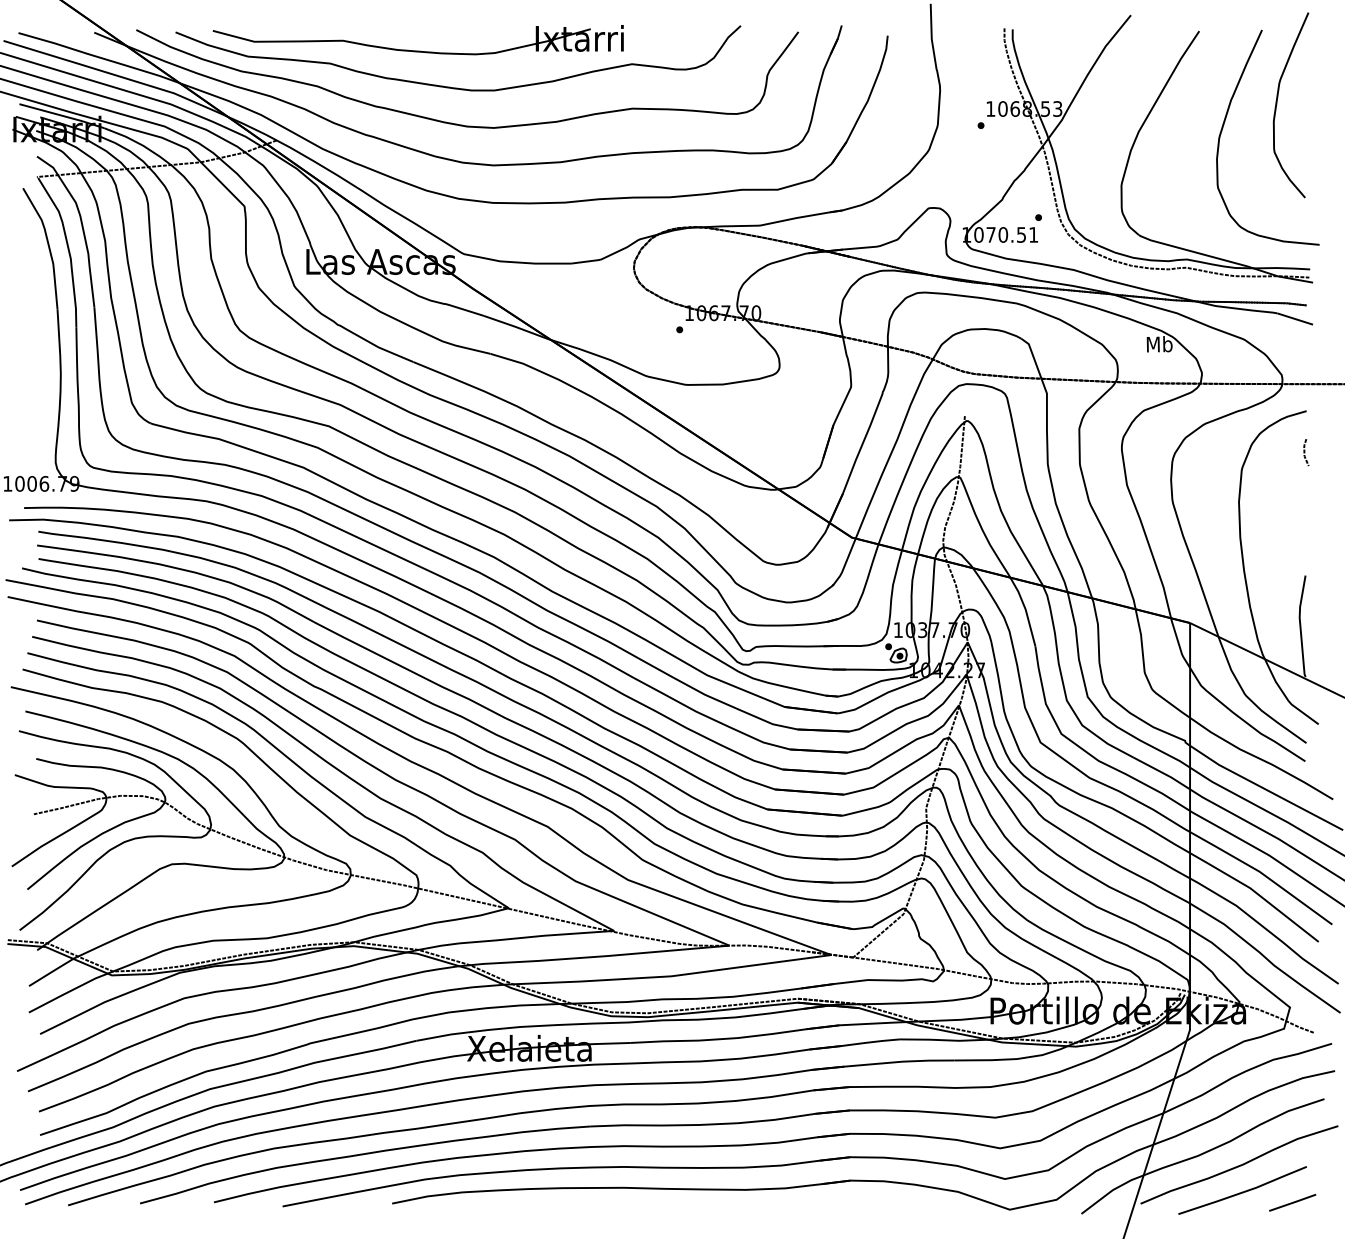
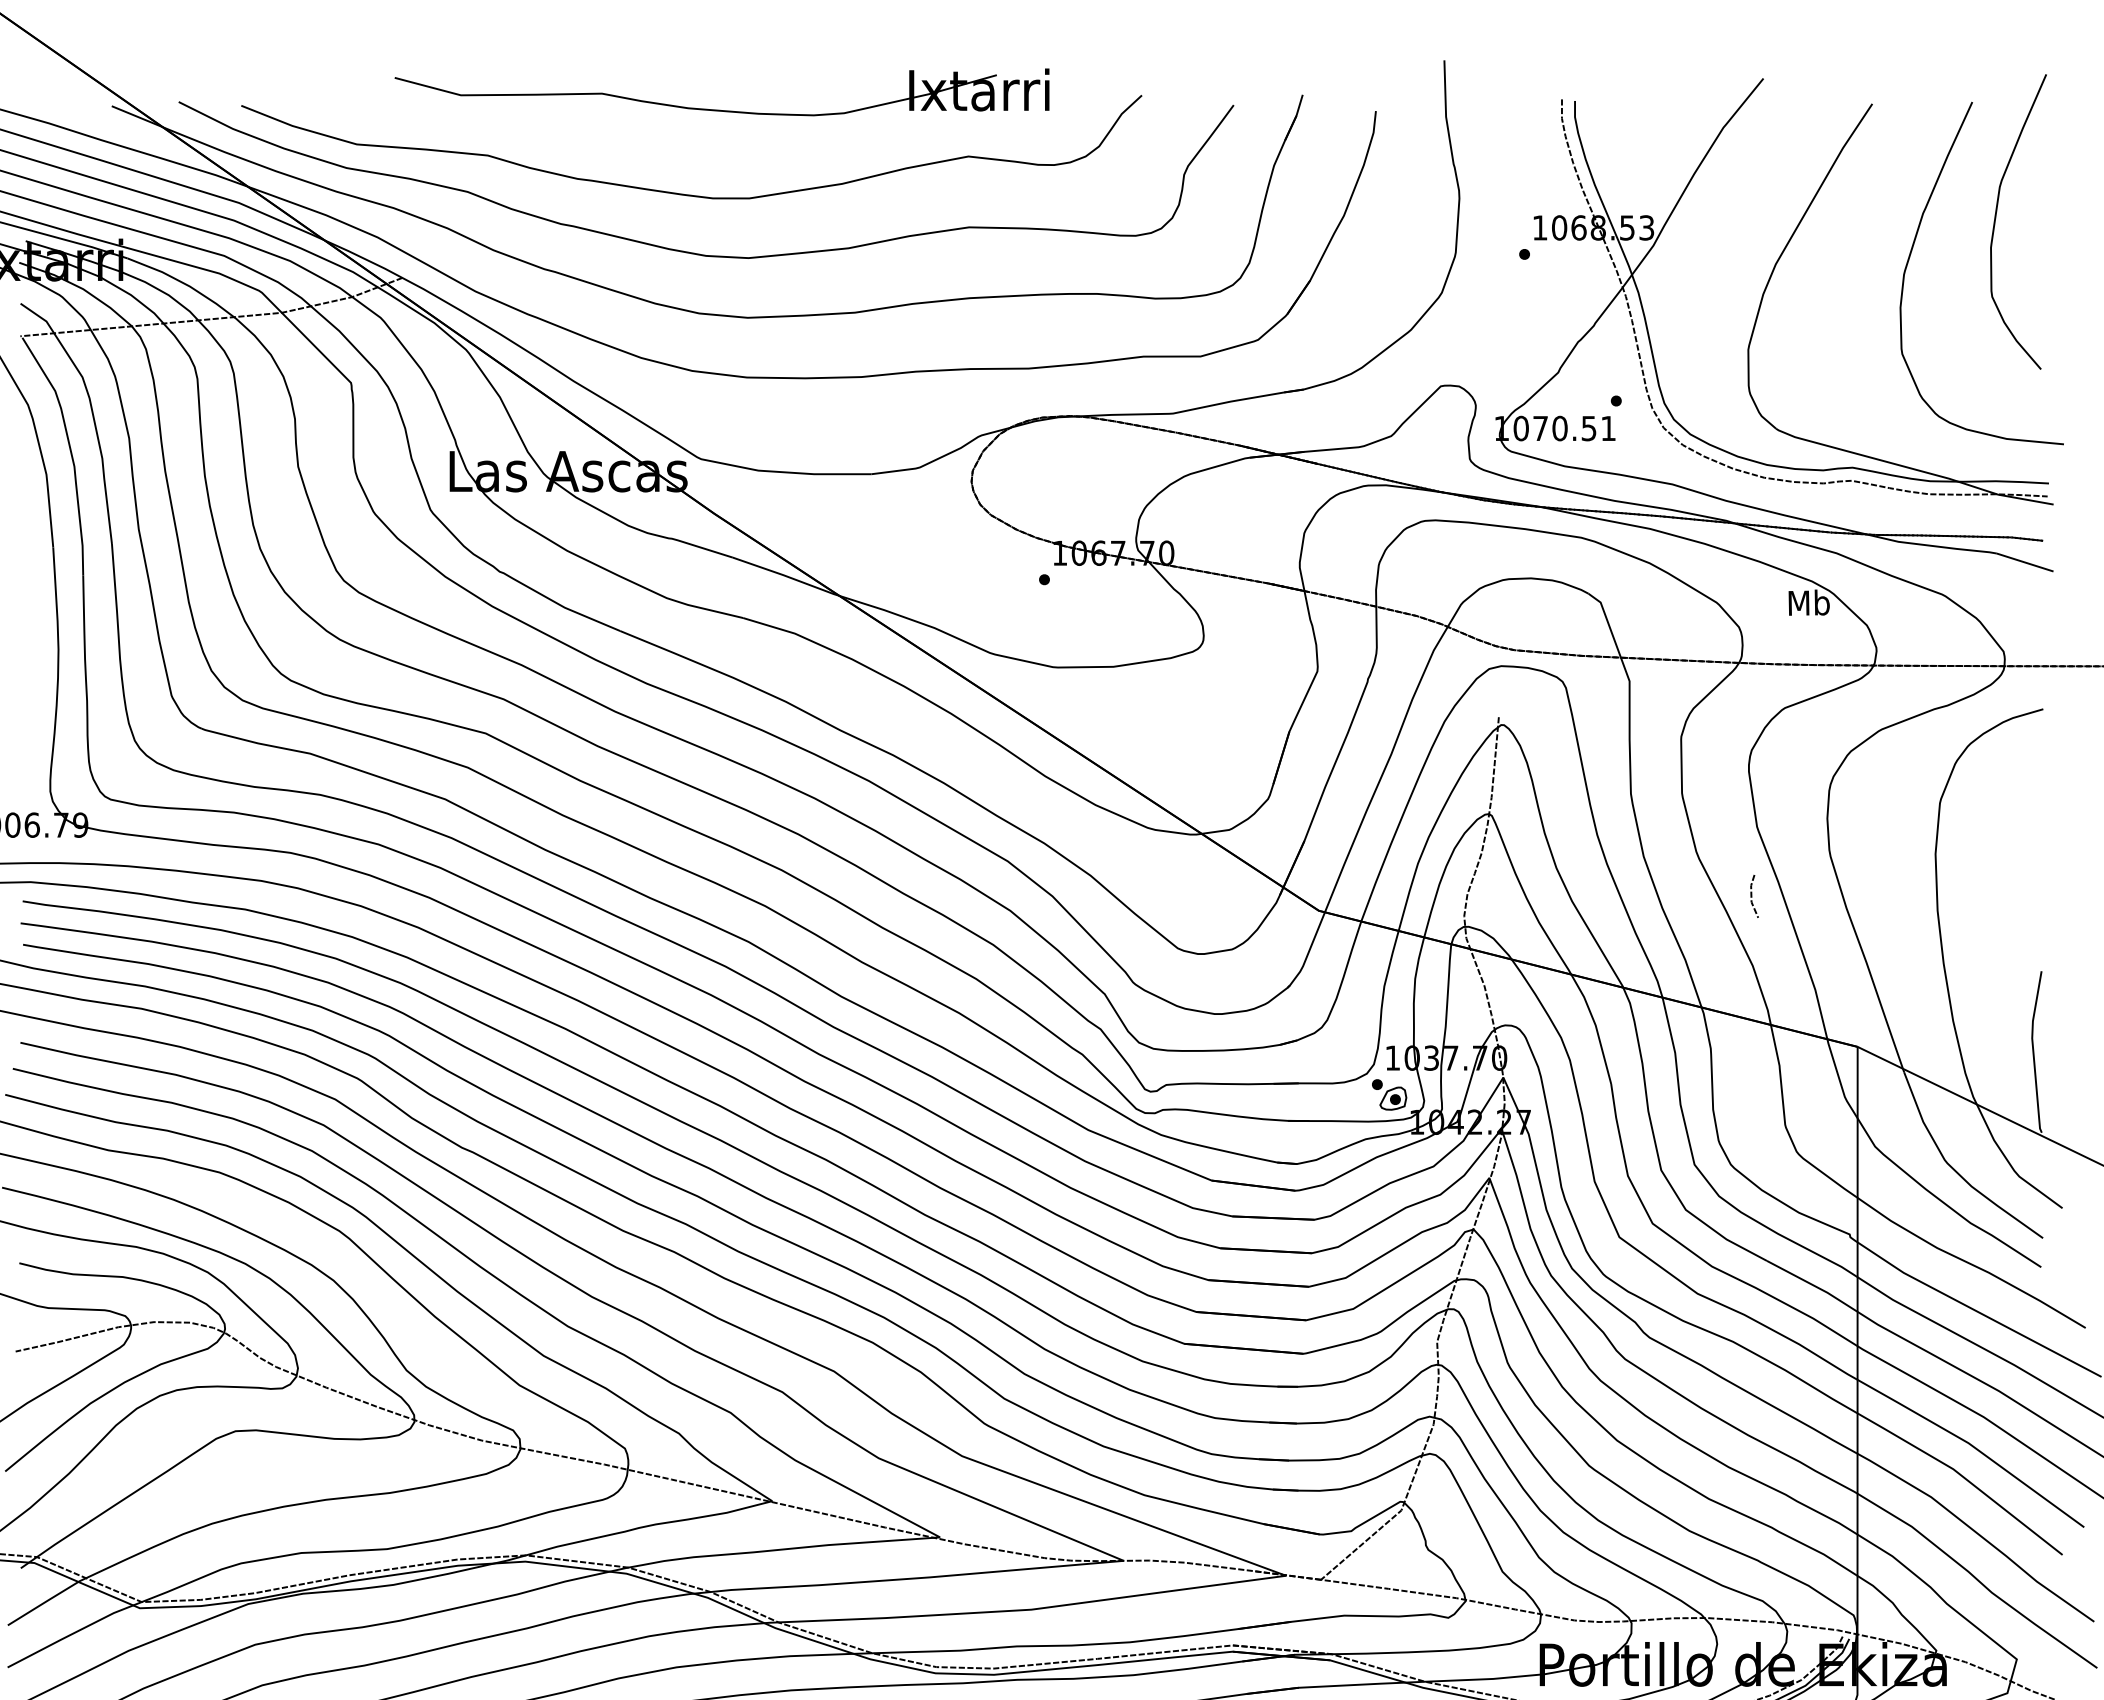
part: (417, 50) -> (720, 109), moved
line: (1305, 452) -> (1753, 896), moved

